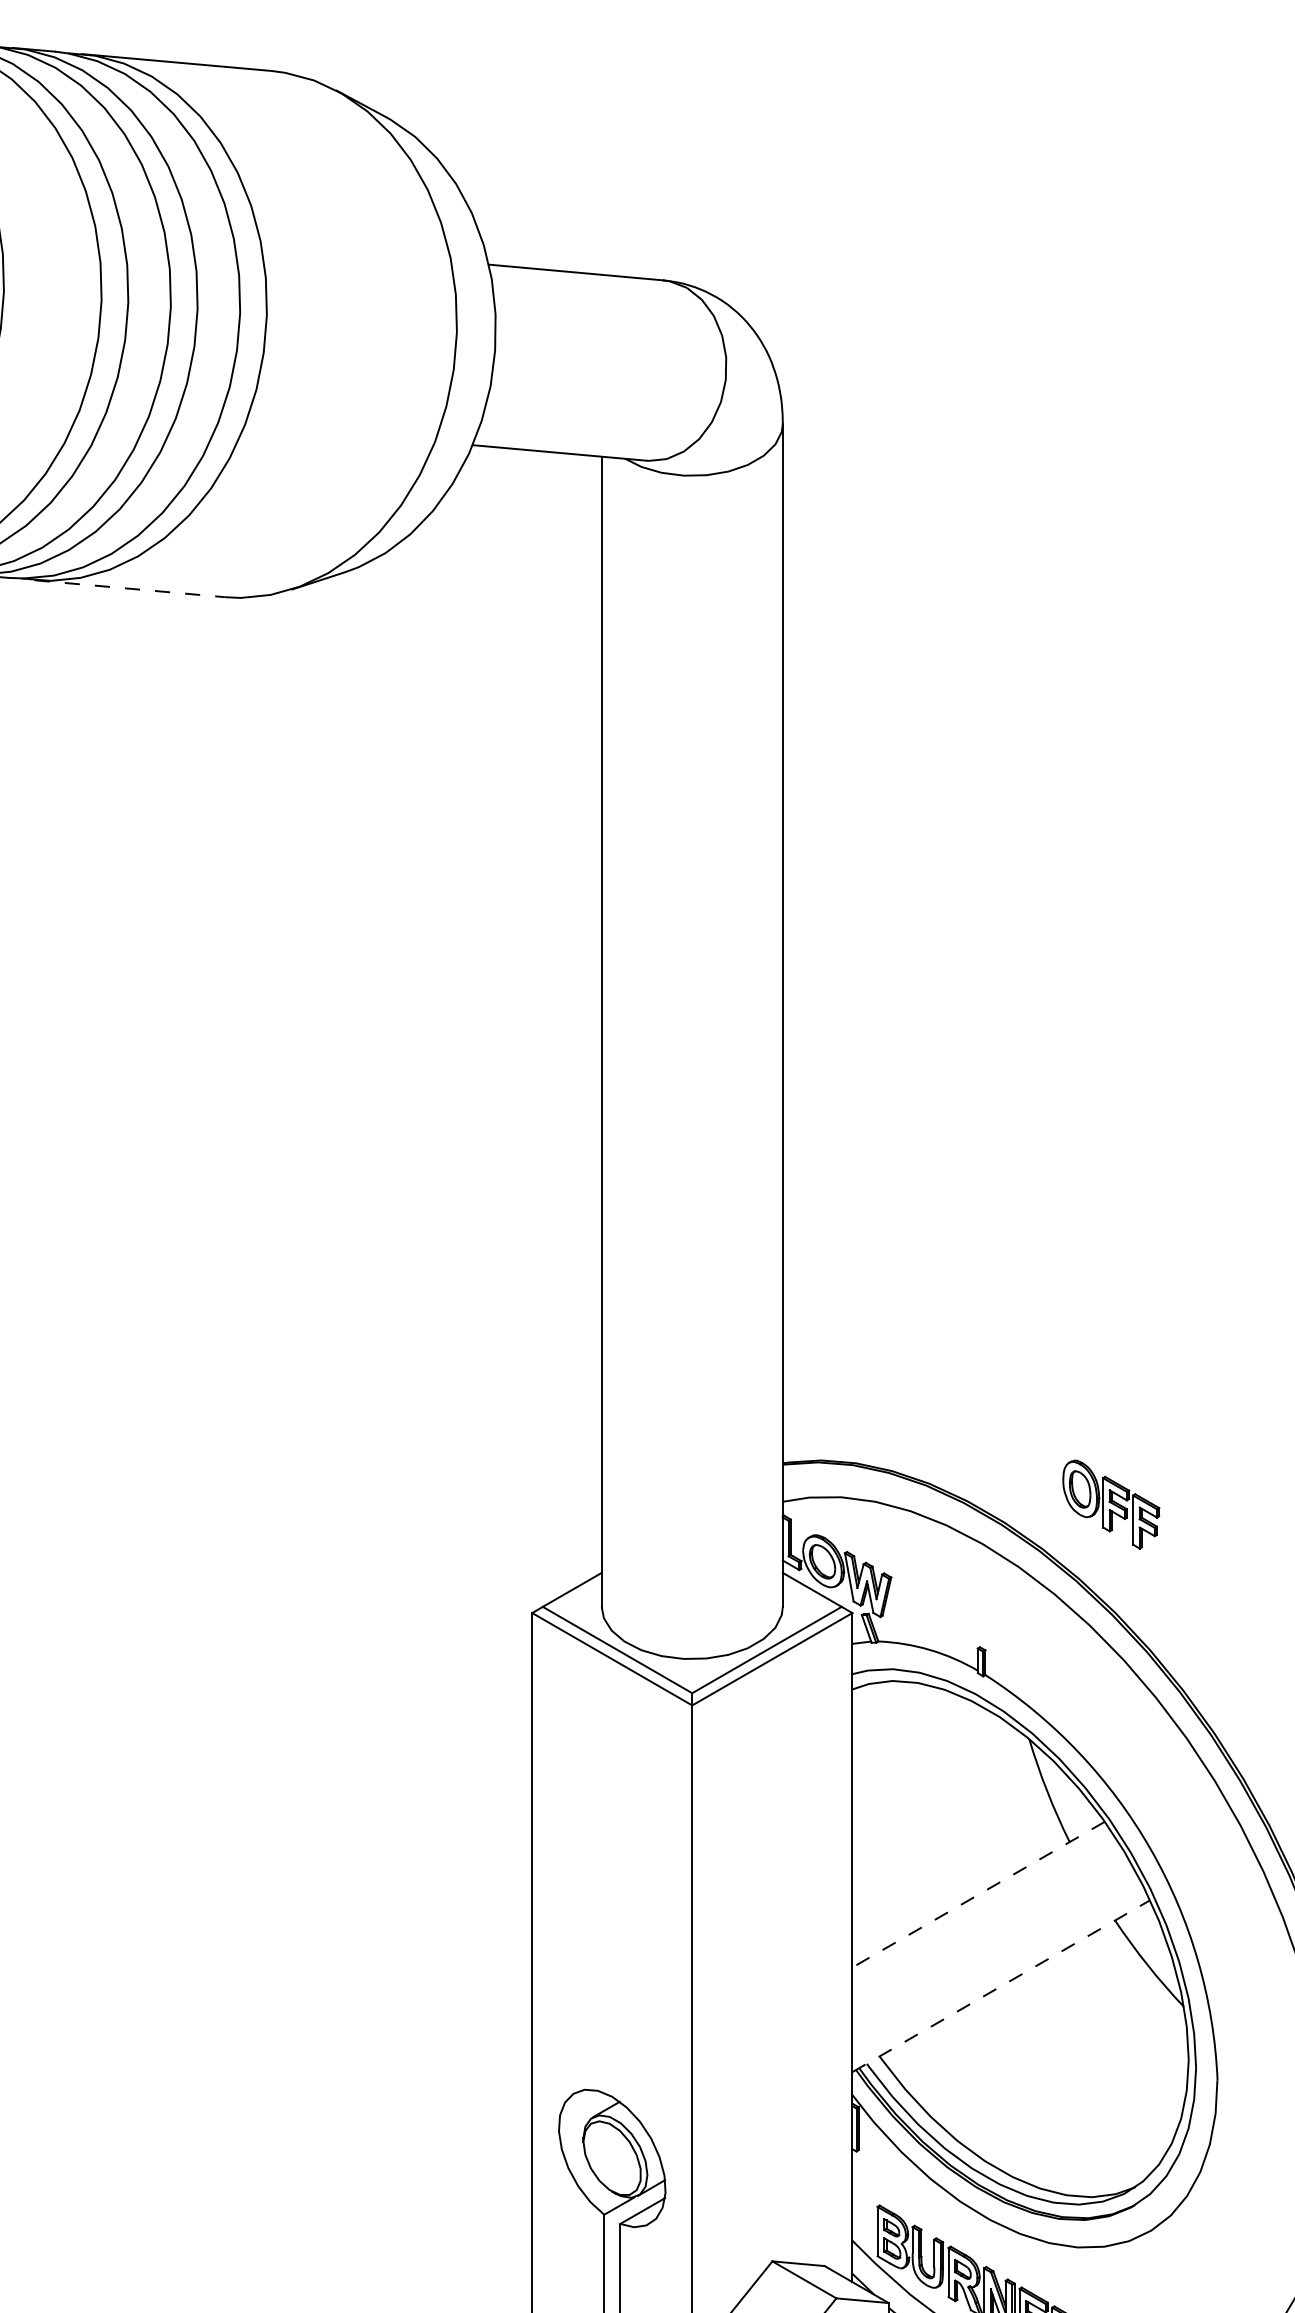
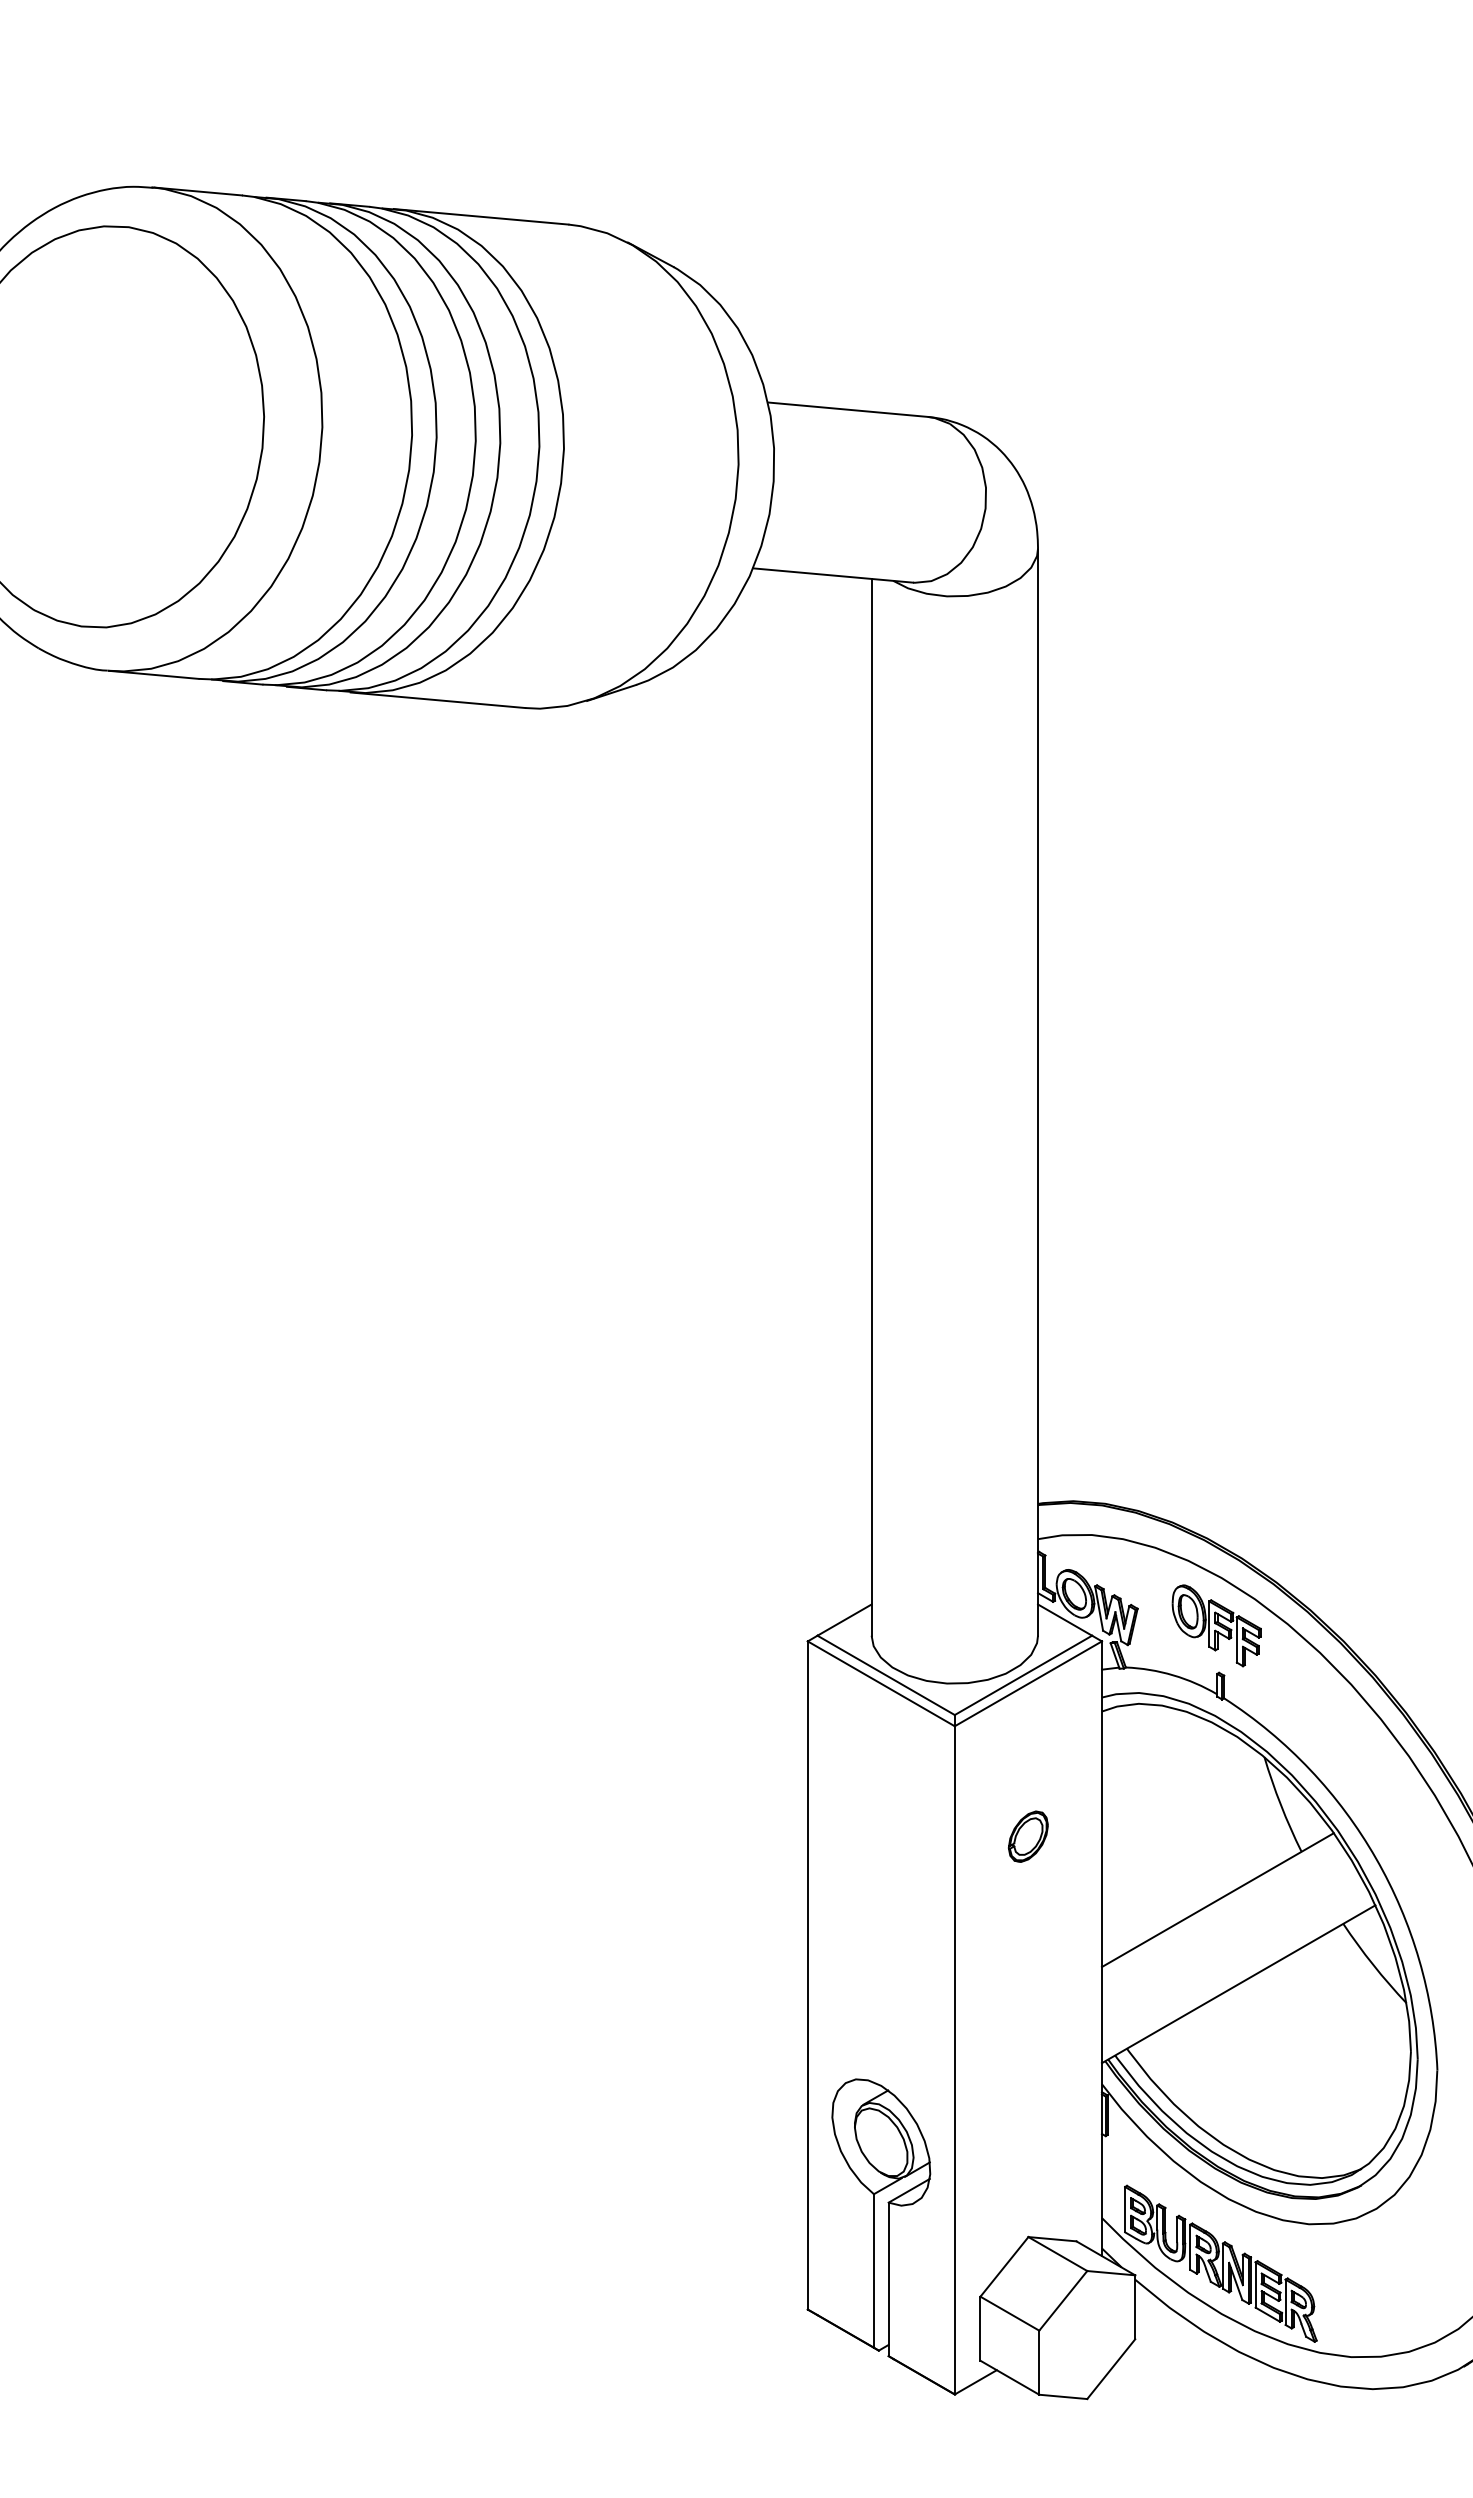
line: (130, 588) -> (438, 700), dashed -> solid
part: (1110, 1504) -> (1216, 1625), moved
part: (772, 1825) -> (1028, 1836), added
line: (978, 1895) -> (1217, 1900), dashed -> solid
line: (1001, 1986) -> (1238, 1984), dashed -> solid

